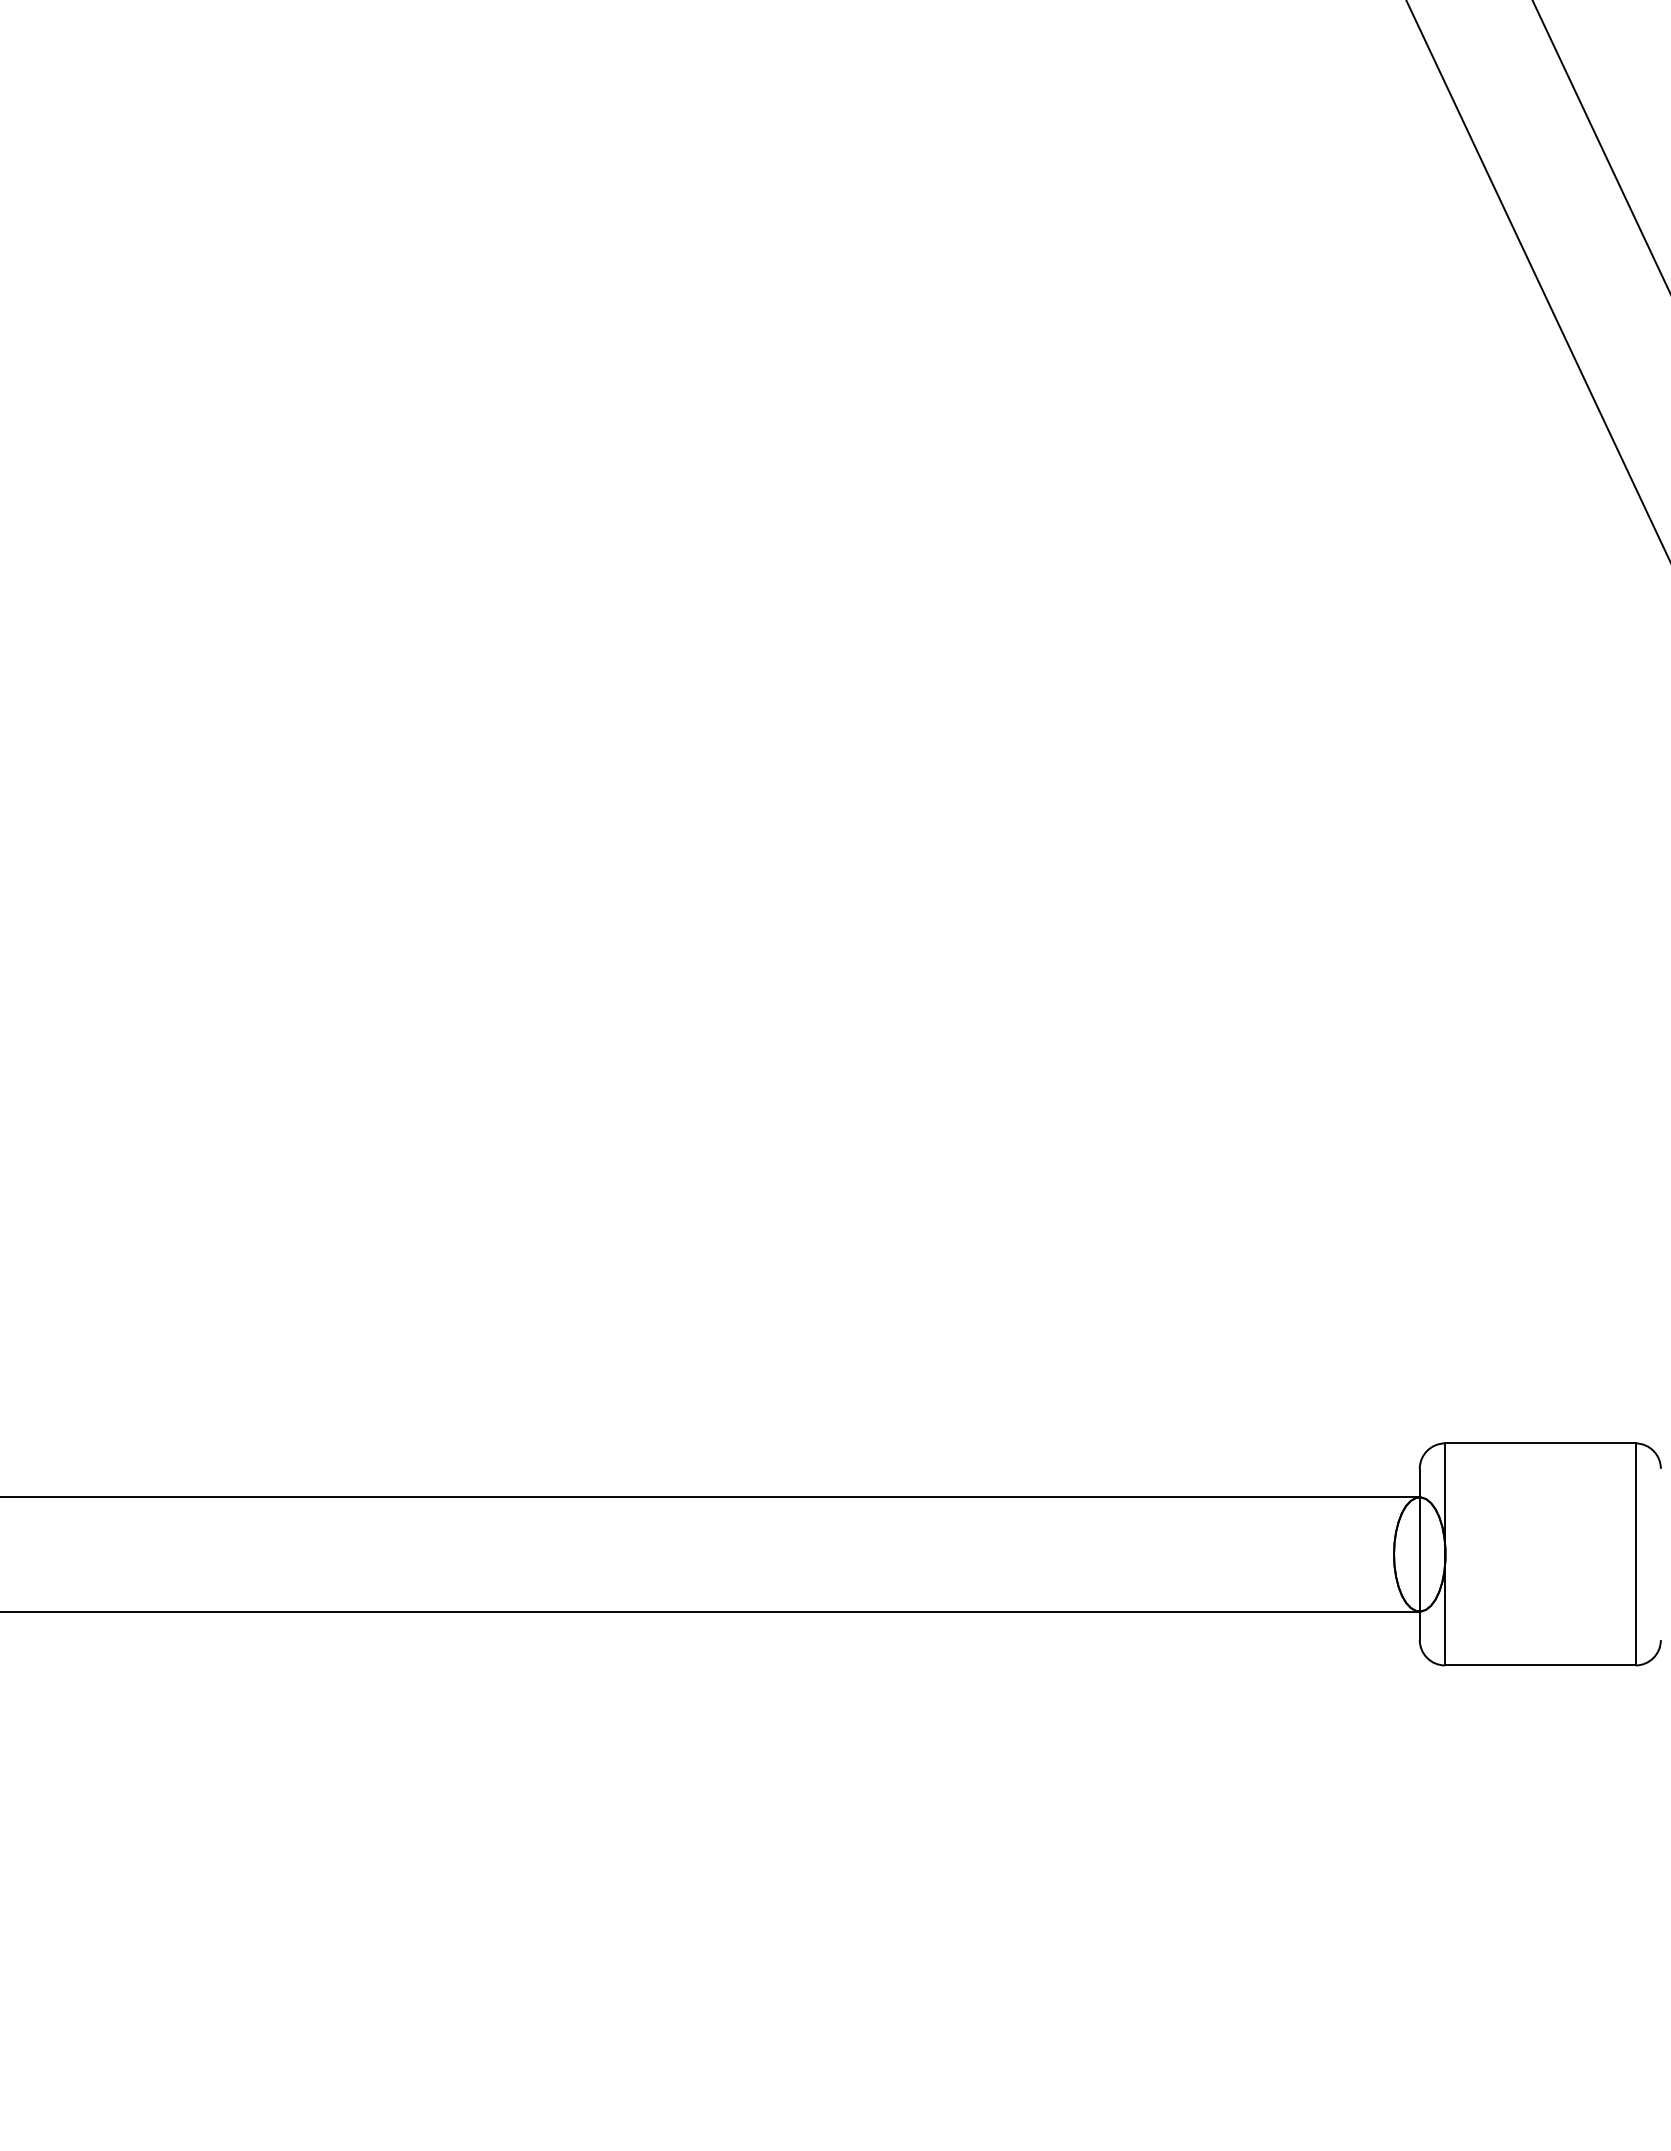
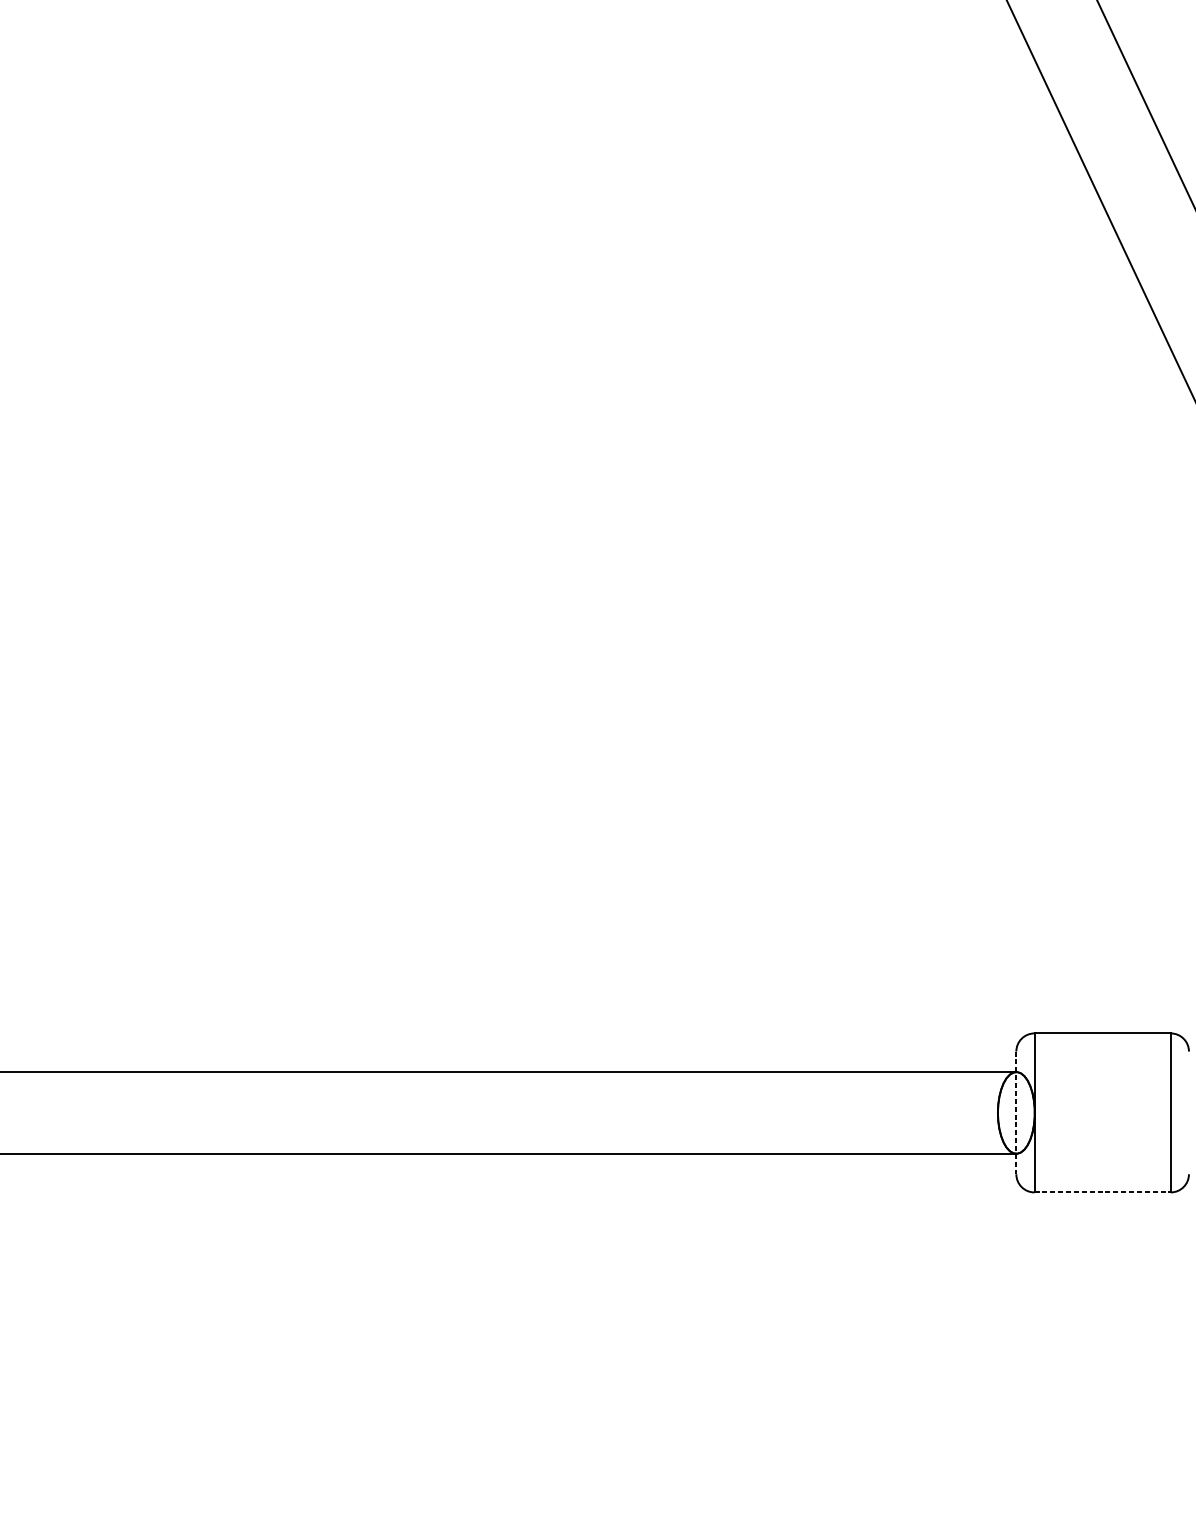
line: (1419, 1554) -> (1016, 1112), solid -> dashed
line: (1540, 1665) -> (1102, 1192), solid -> dashed

